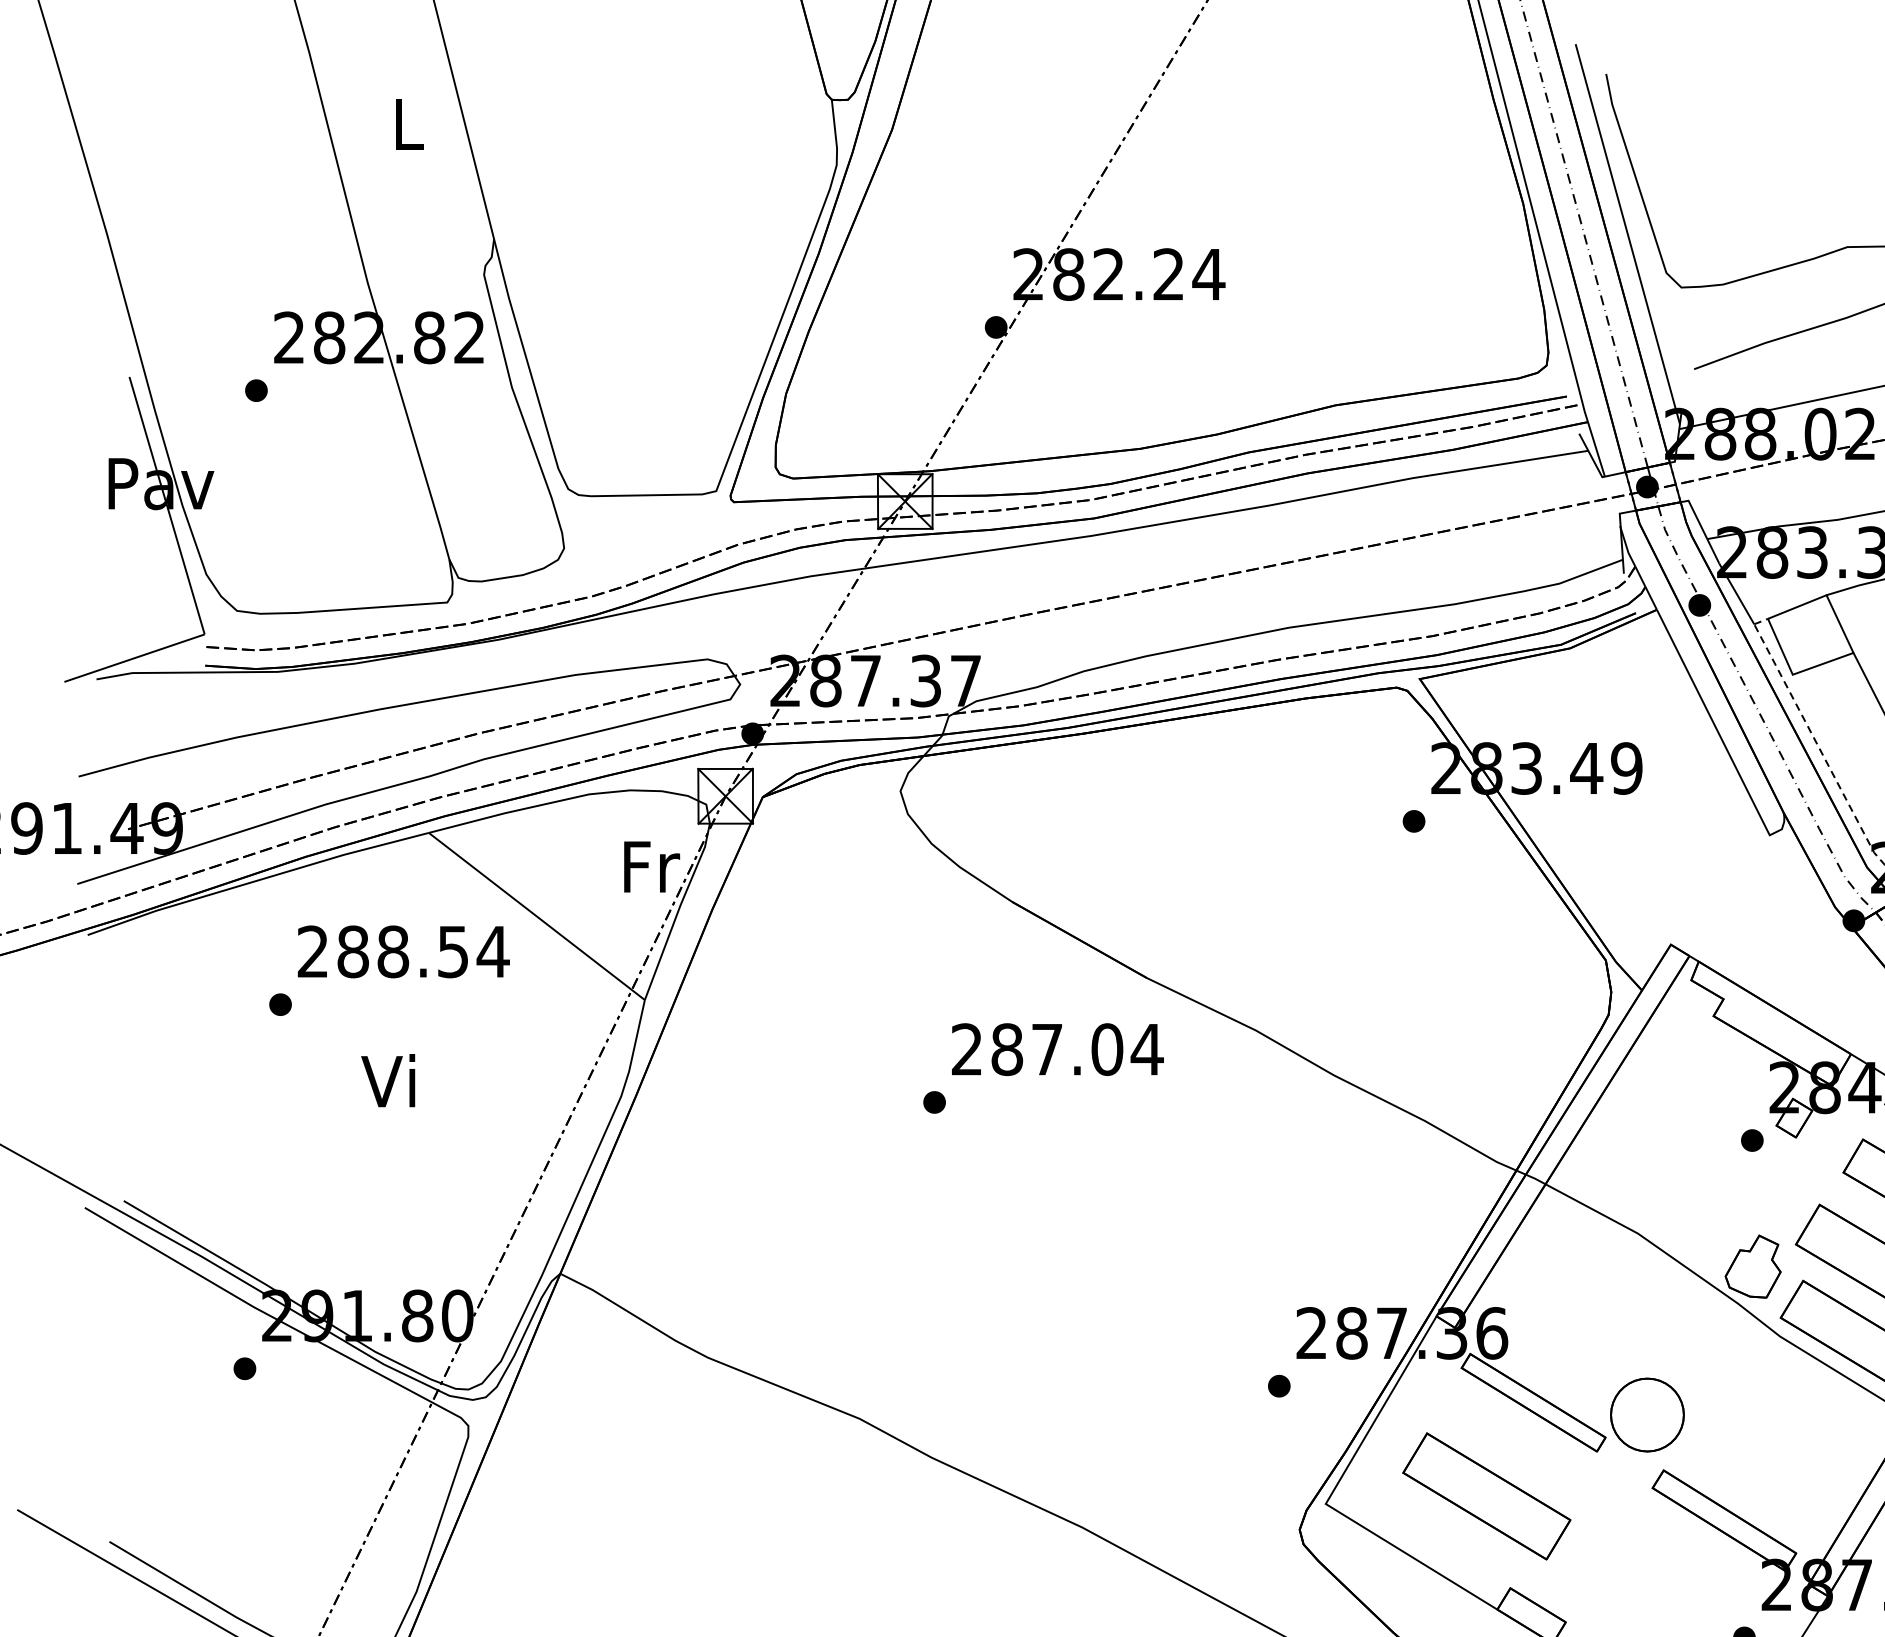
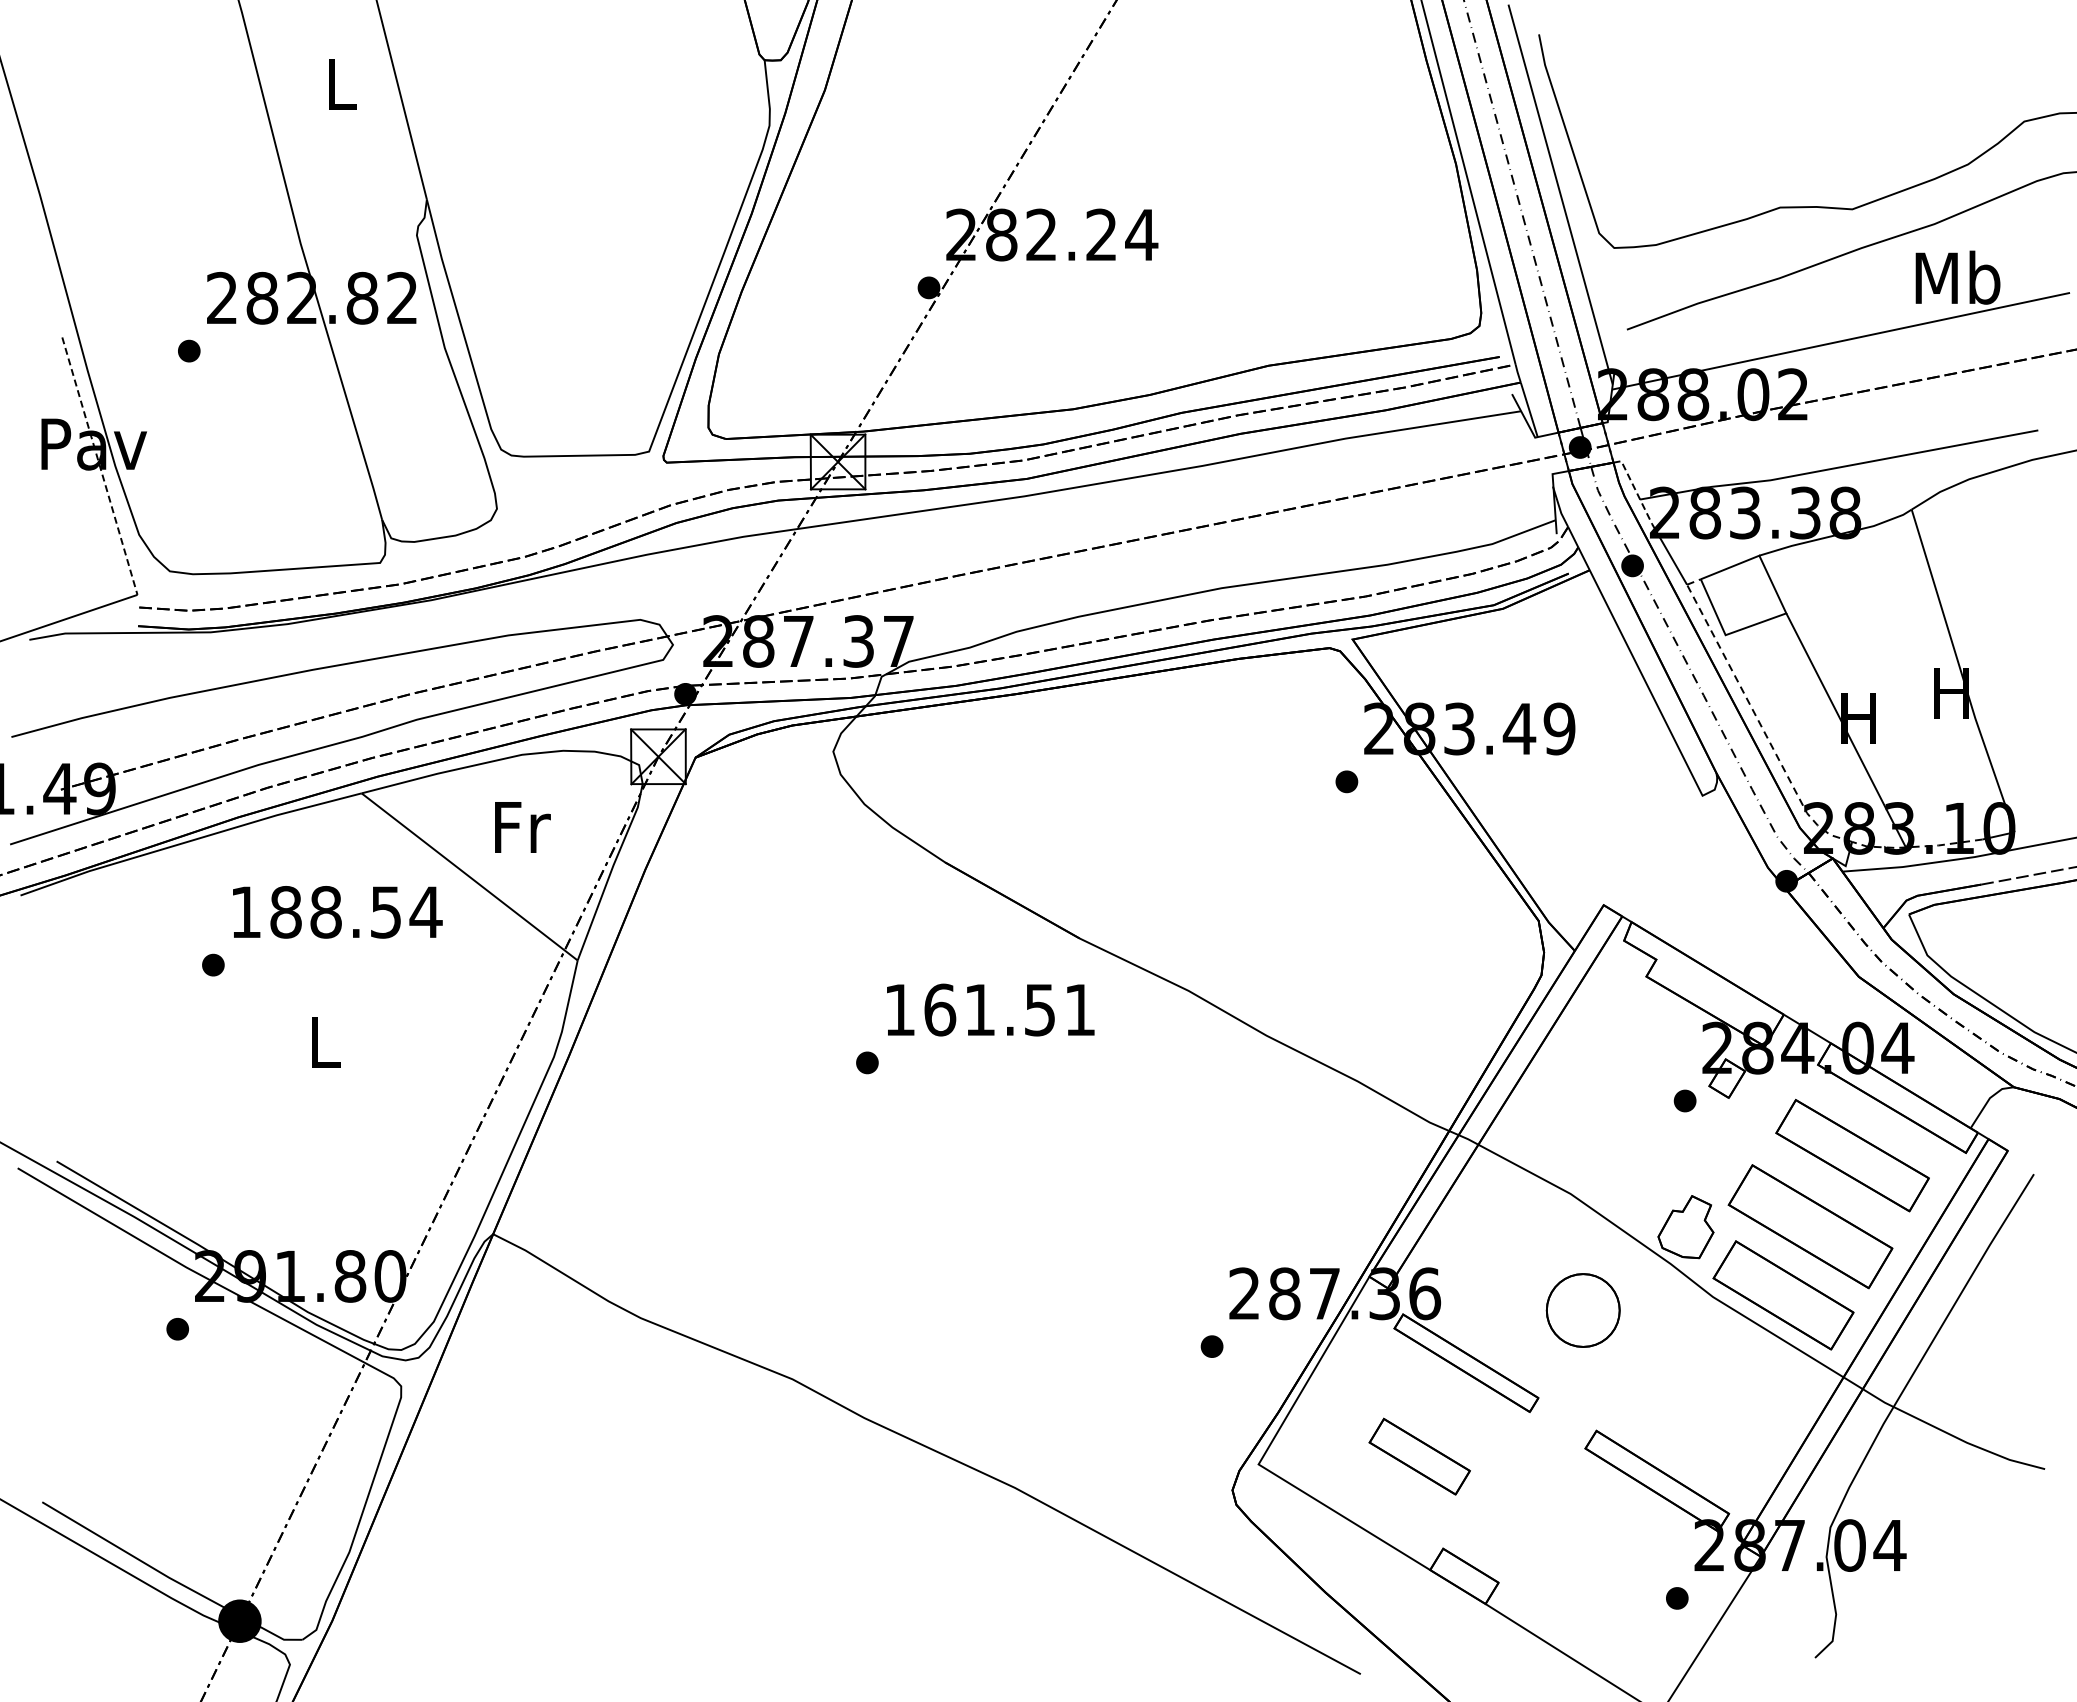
line: (167, 506) -> (100, 466), solid -> dashed
line: (1701, 528) -> (1634, 488), solid -> dashed
text: (651, 867) -> (522, 827), moved
text: (312, 951) -> (245, 911), 288.54 -> 188.54
text: (1057, 1049) -> (990, 1009), 287.04 -> 161.51
text: (387, 1080) -> (320, 1040), Vi -> L
part: (1646, 1415) -> (1582, 1310), moved
part: (1486, 1496) -> (1419, 1456), size x0.6

